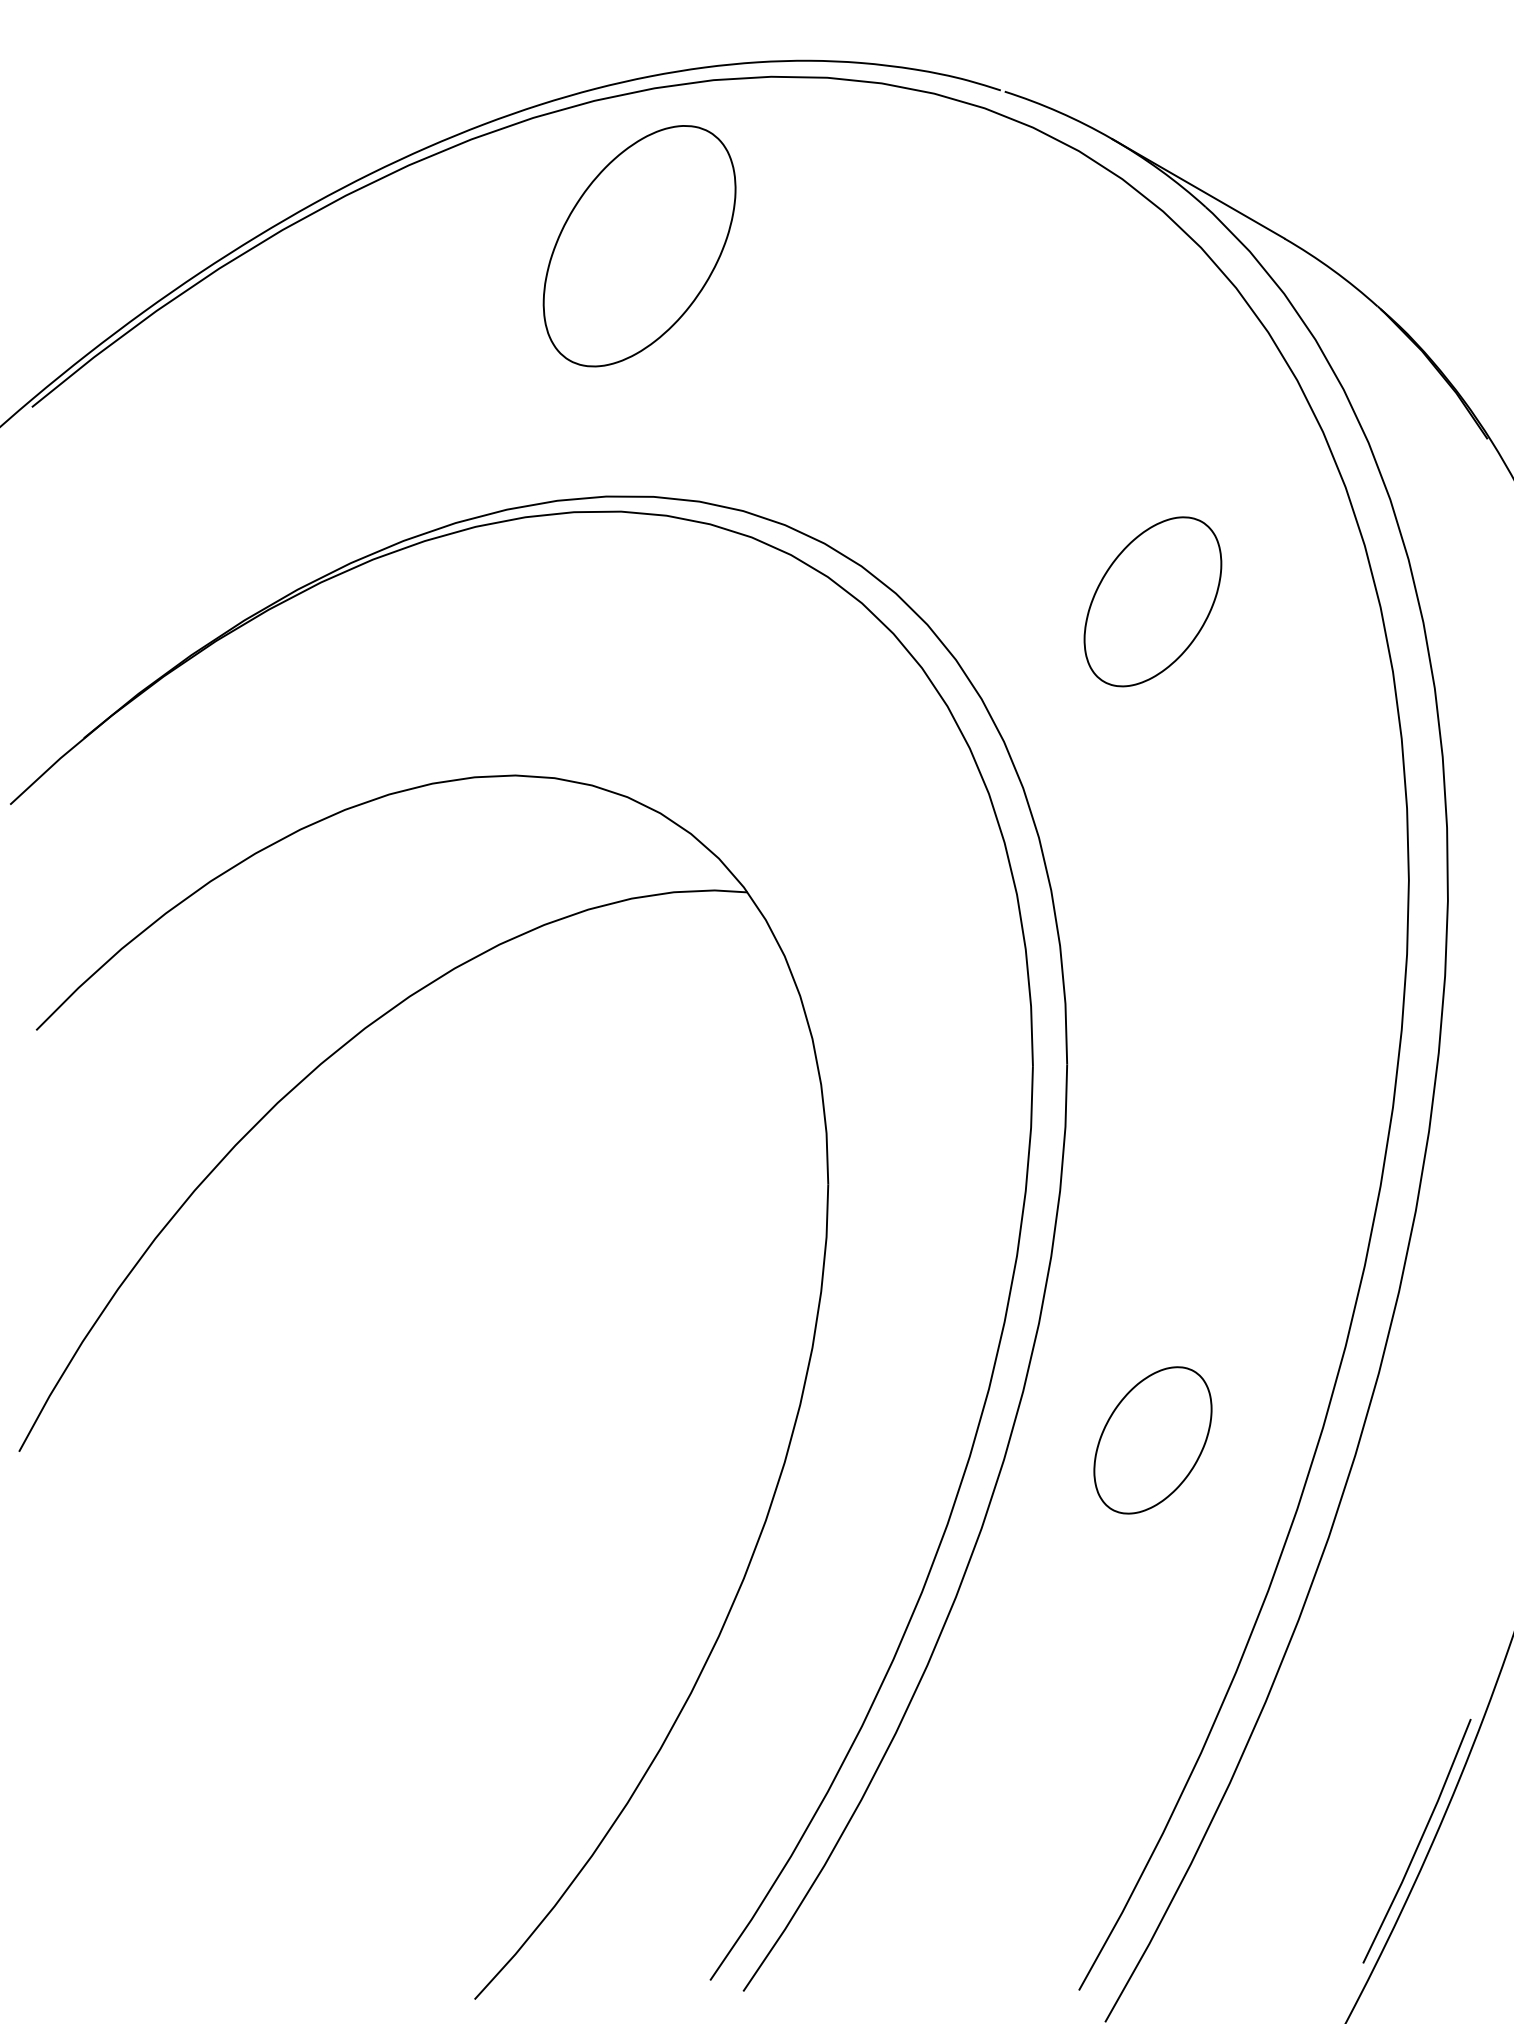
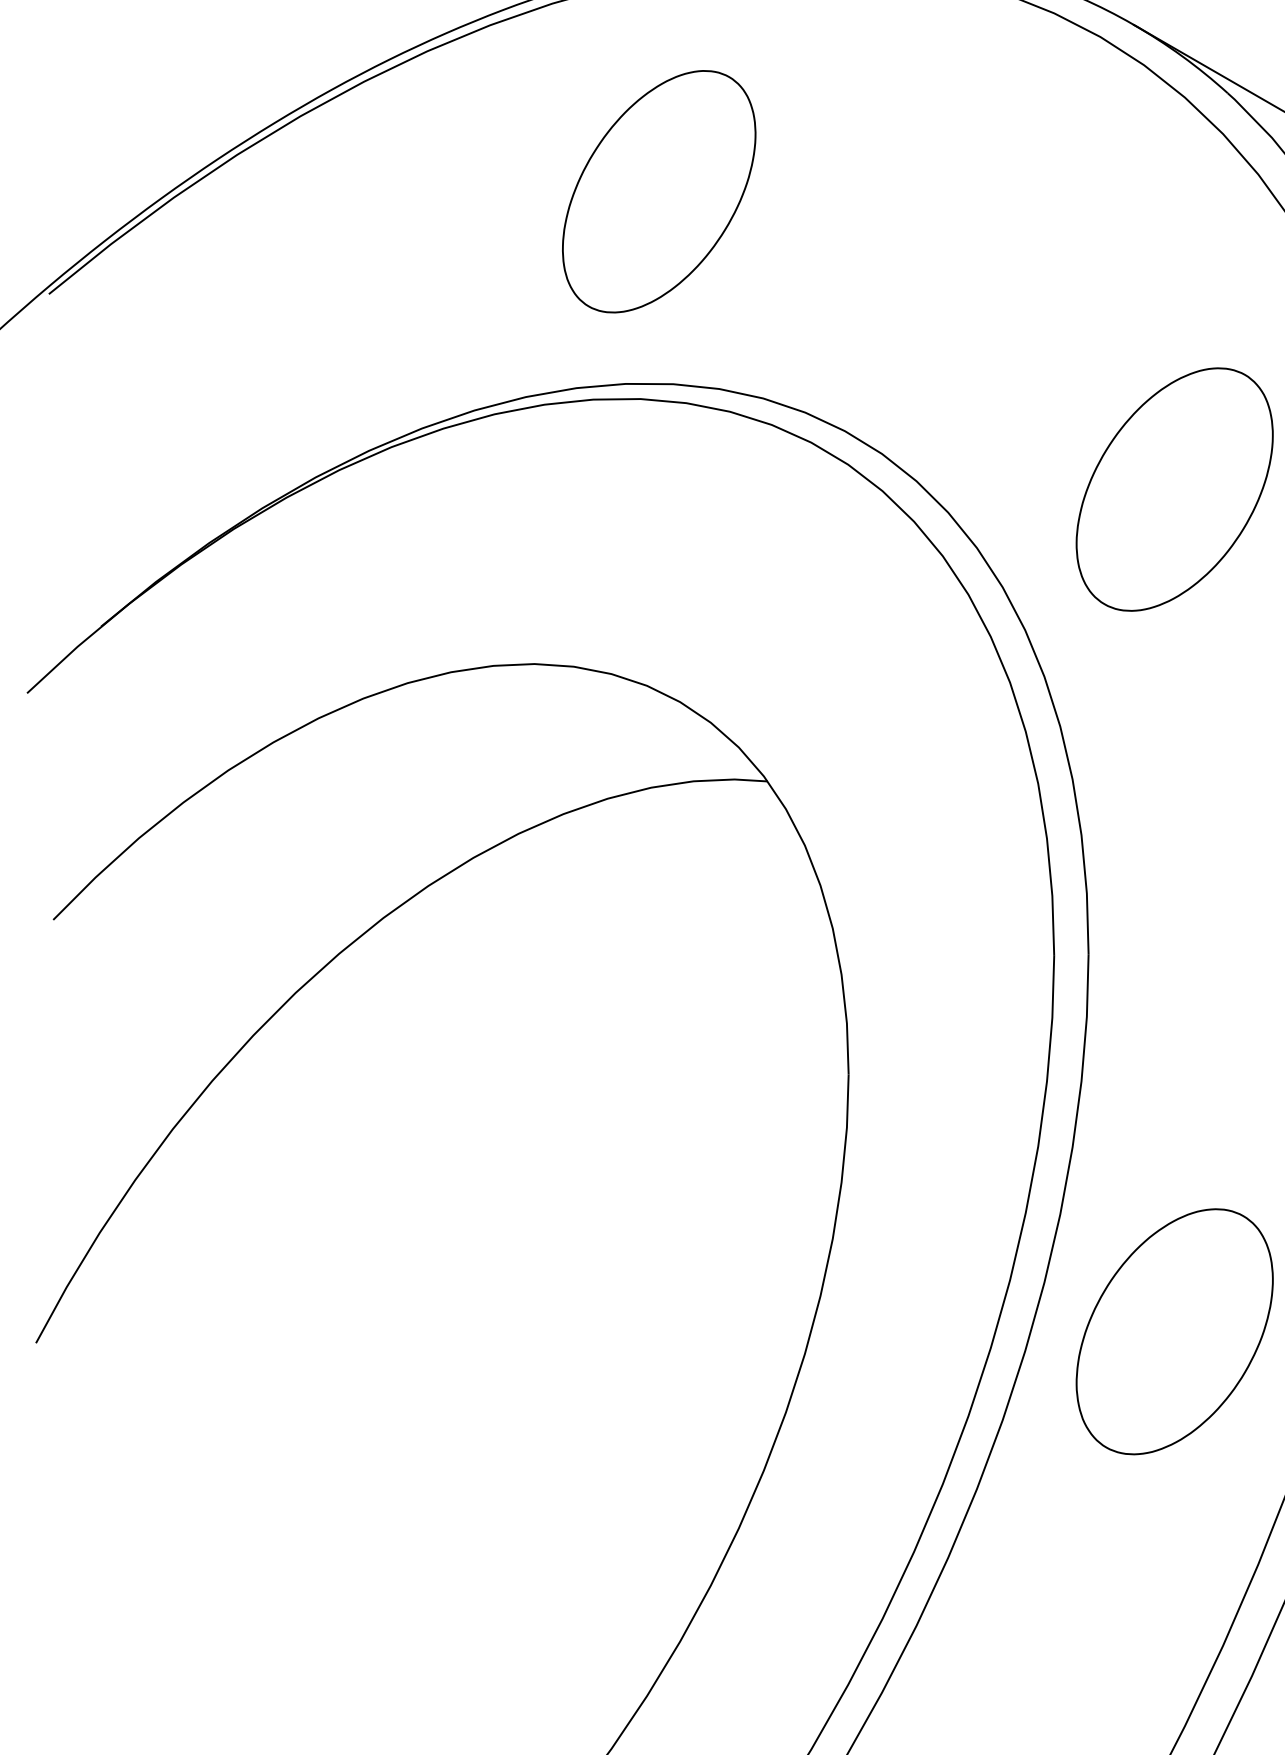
part: (639, 246) -> (659, 192), moved
part: (1152, 601) -> (1174, 489), size x1.43
part: (1152, 1440) -> (1174, 1331), size x1.67

